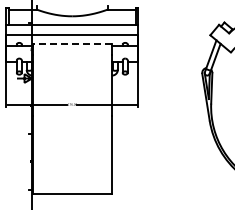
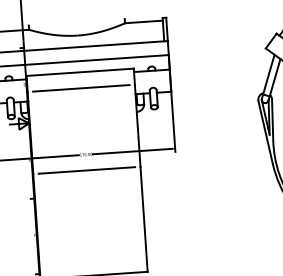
line: (72, 43) -> (80, 72), dashed -> solid
line: (72, 55) -> (81, 88), added
line: (72, 116) -> (87, 170), added

